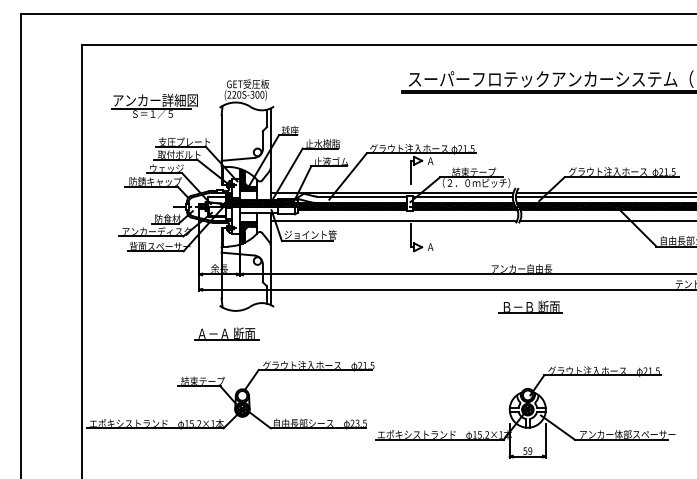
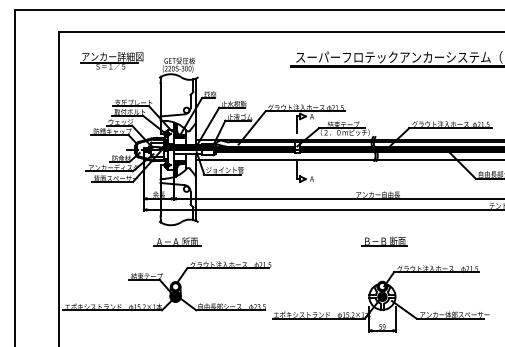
part: (154, 105) -> (111, 60), moved
part: (530, 306) -> (384, 240), moved
part: (226, 333) -> (177, 241), moved

